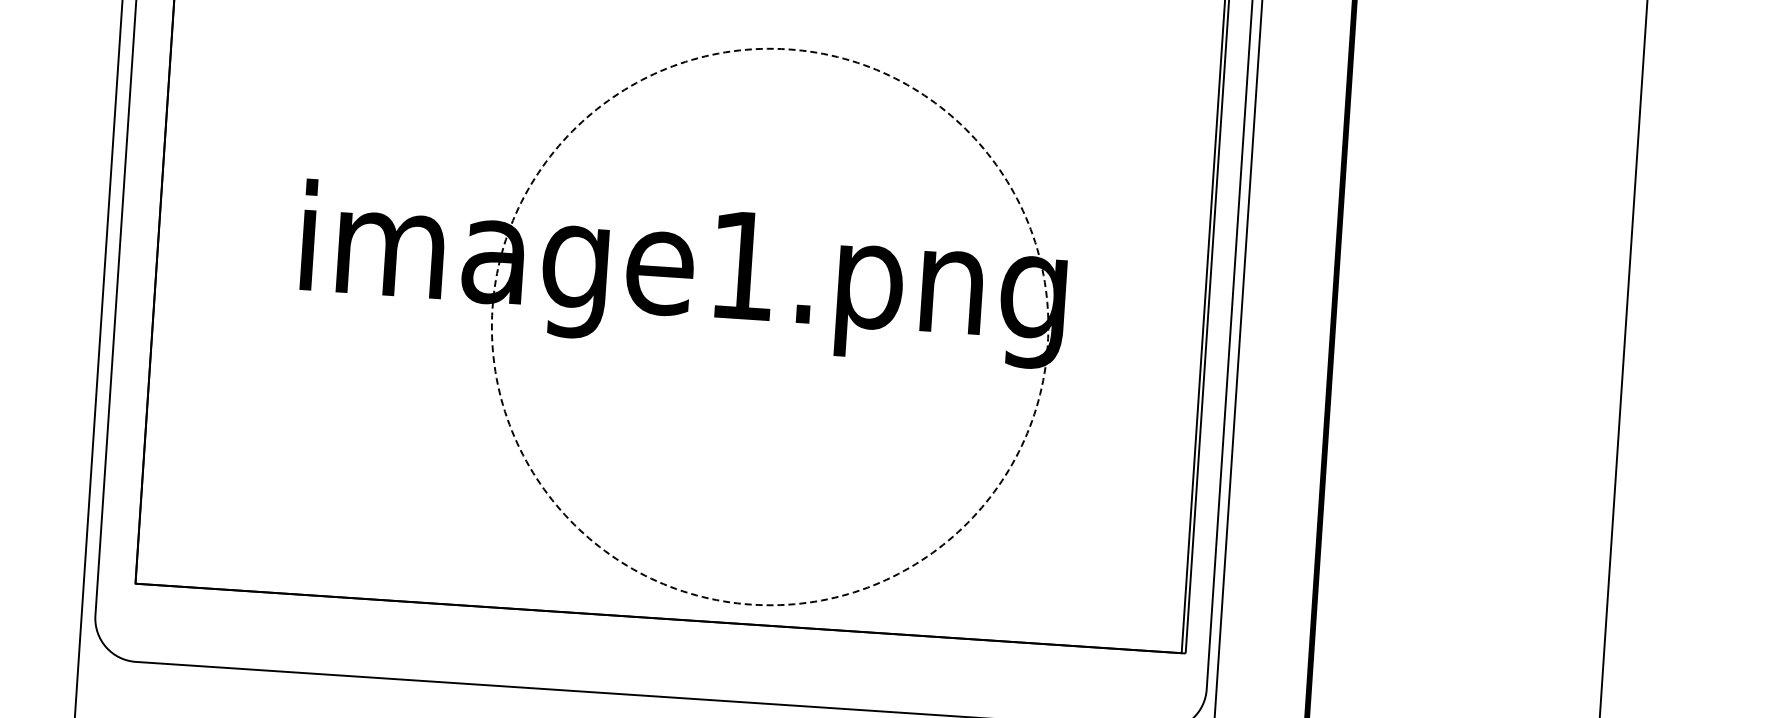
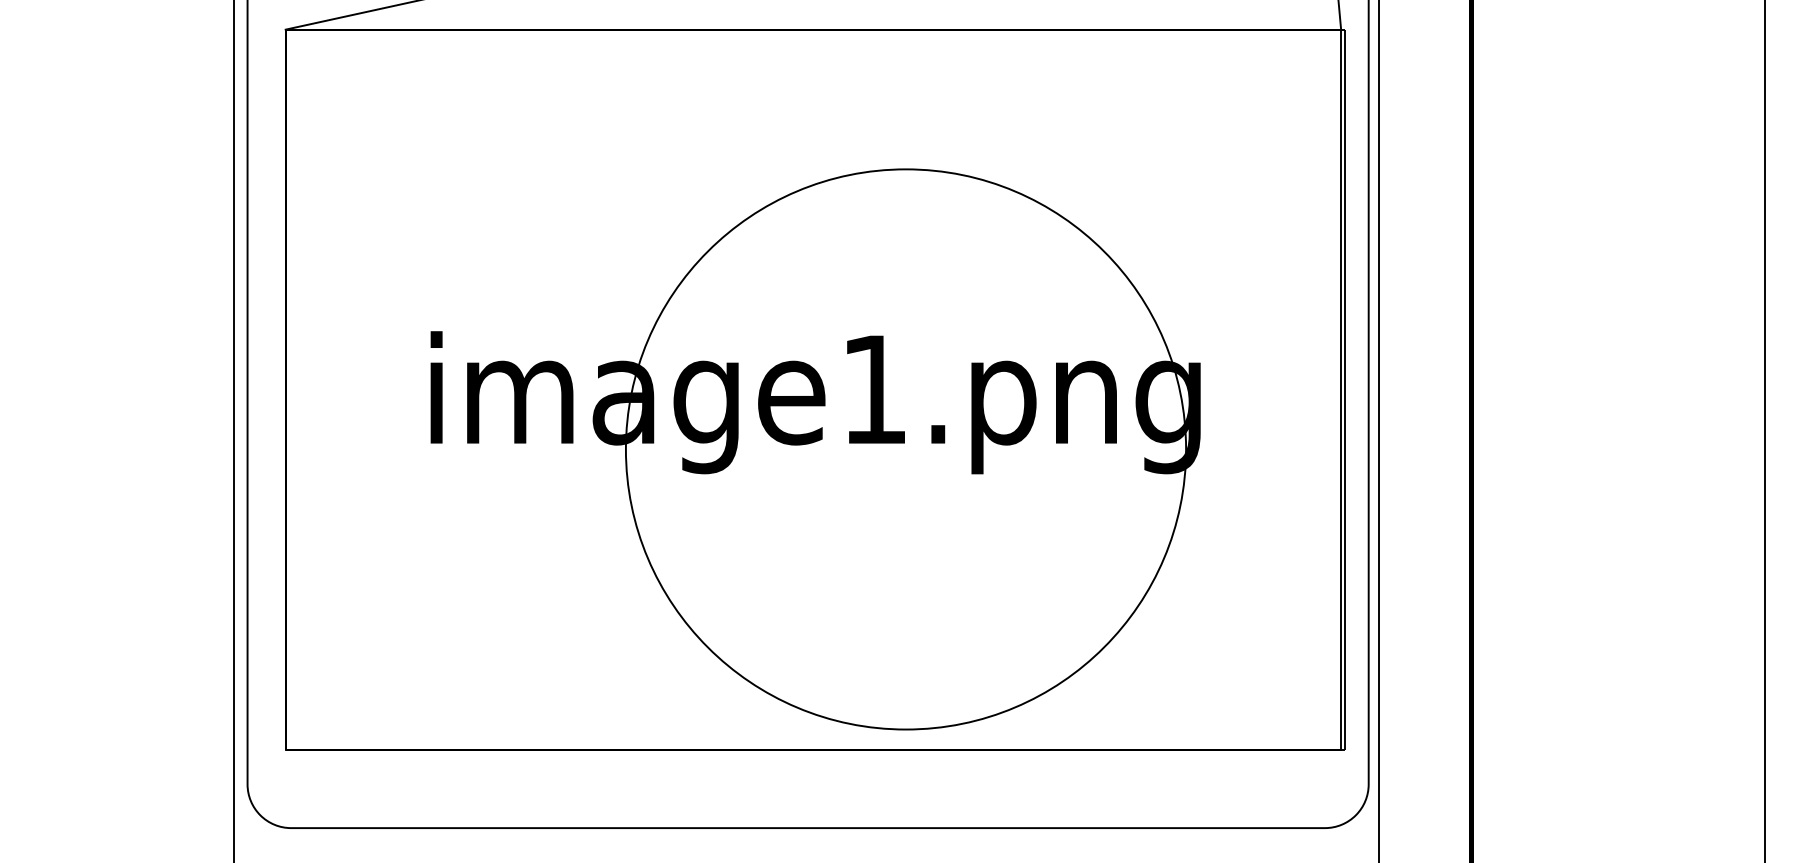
circle: (769, 327) -> (905, 449), dashed -> solid

